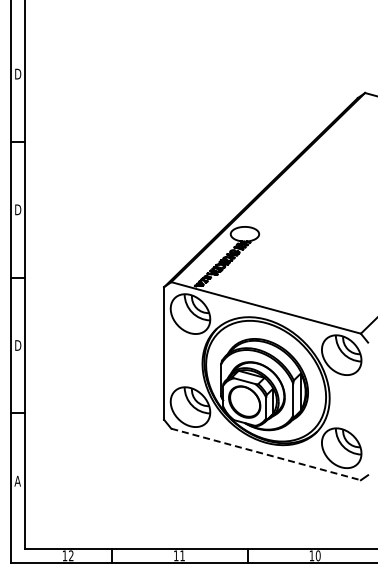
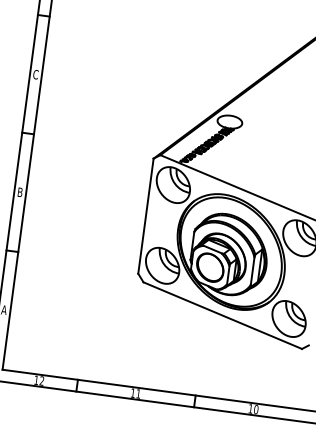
text: (18, 209) -> (36, 74), D -> C
text: (18, 345) -> (20, 192), D -> B
line: (266, 454) -> (223, 315), dashed -> solid

